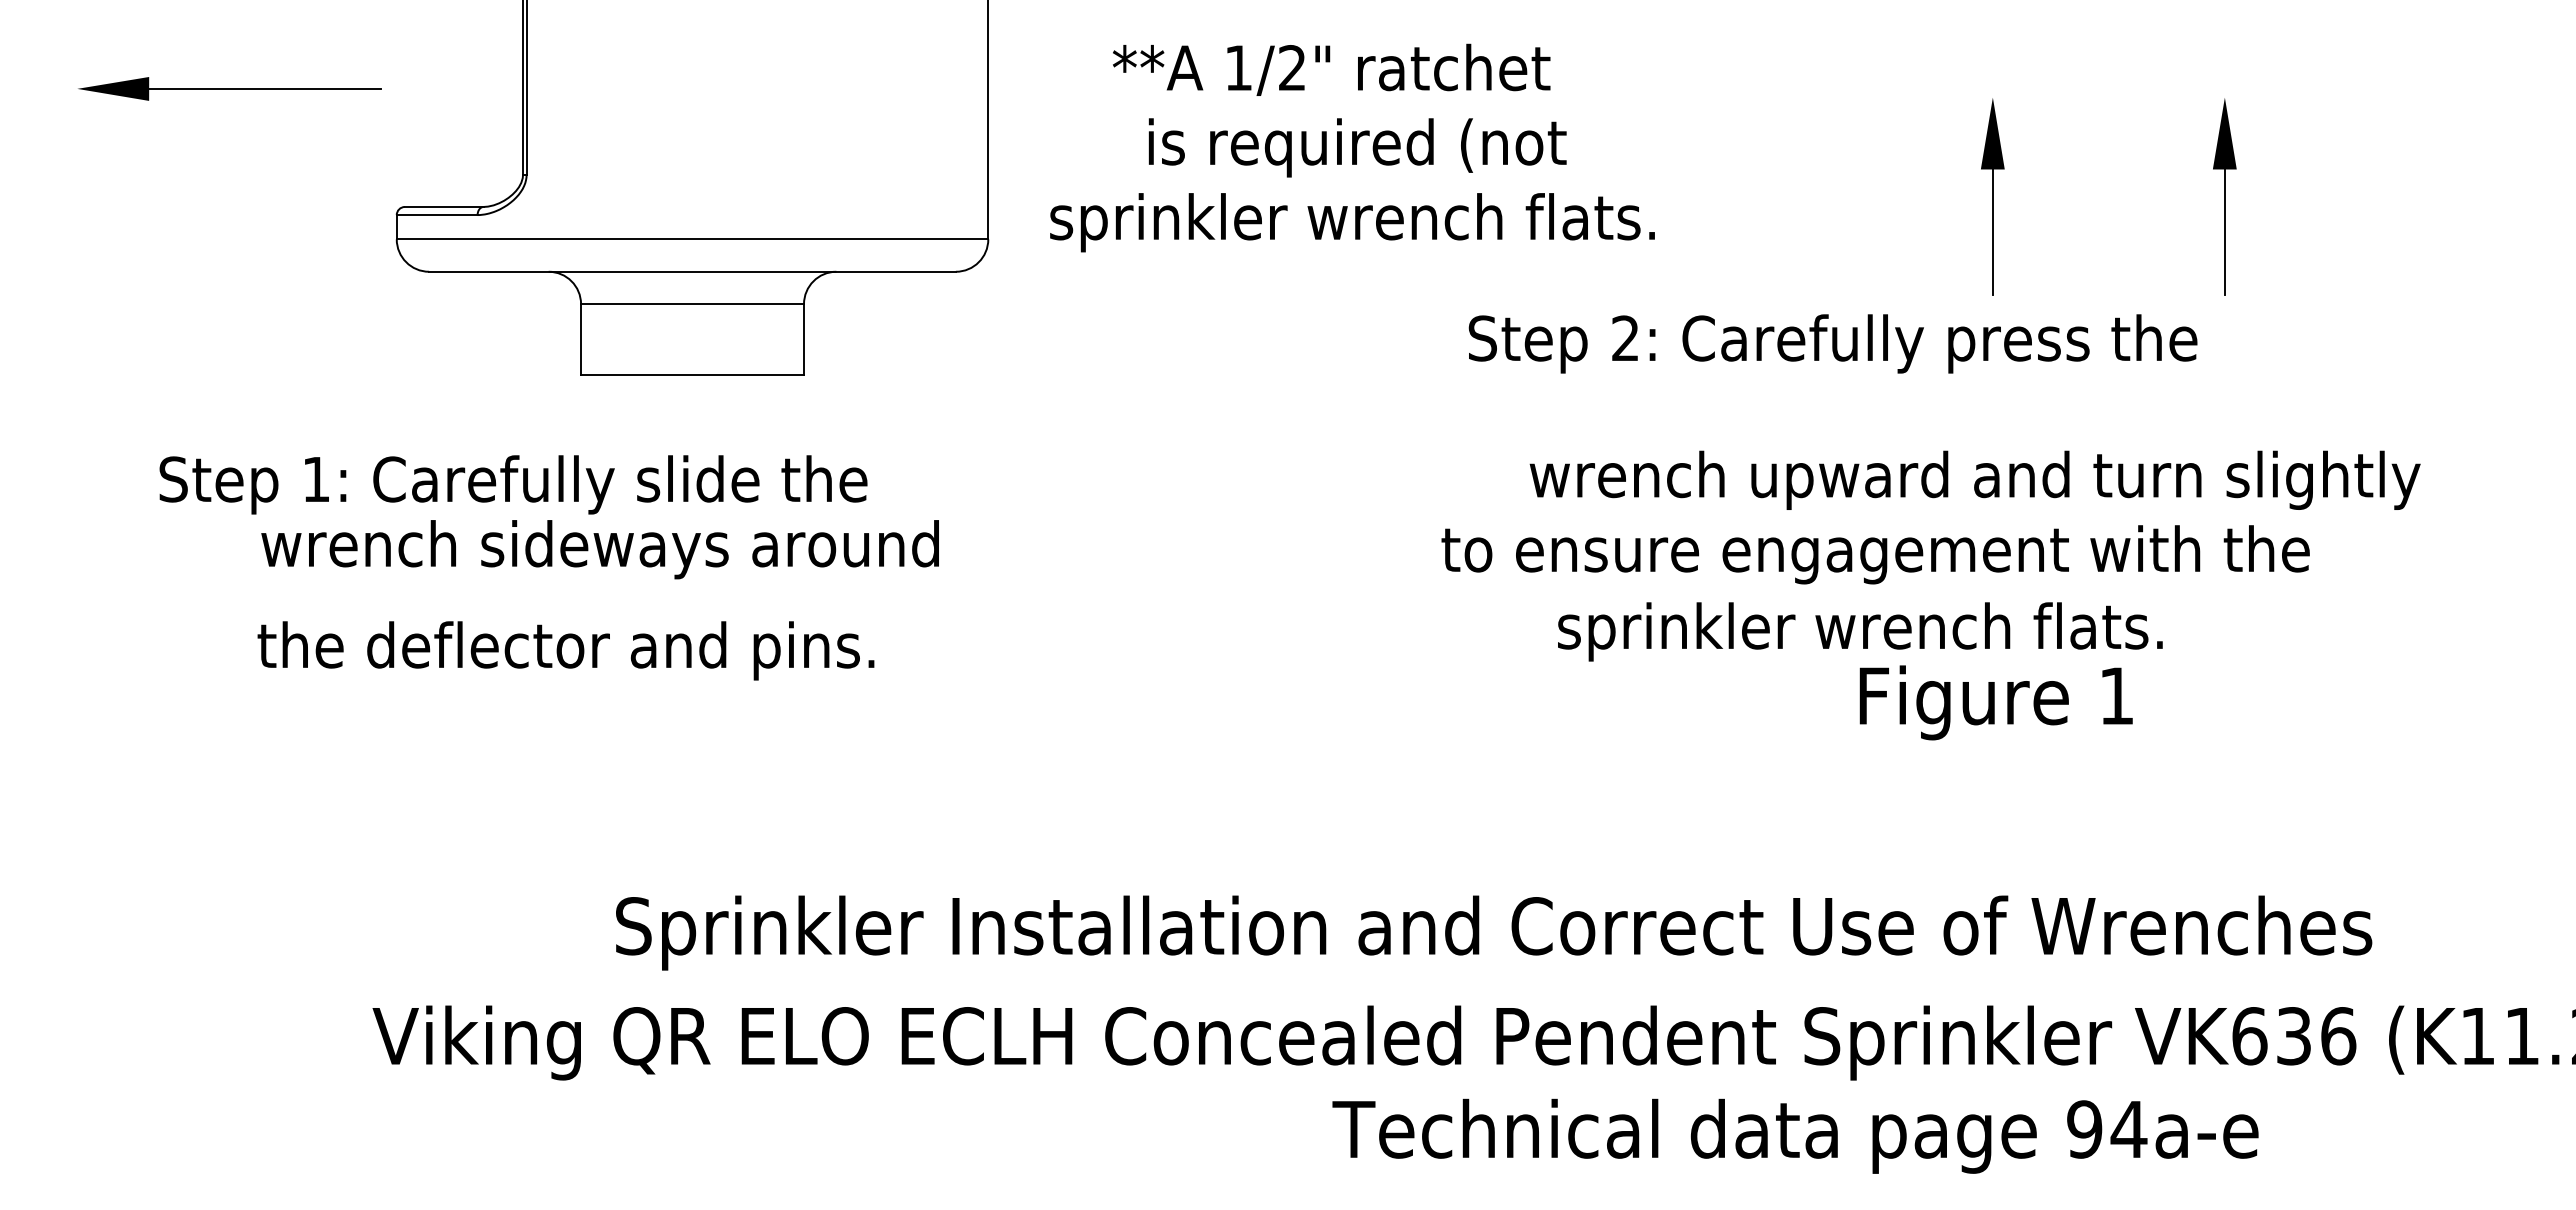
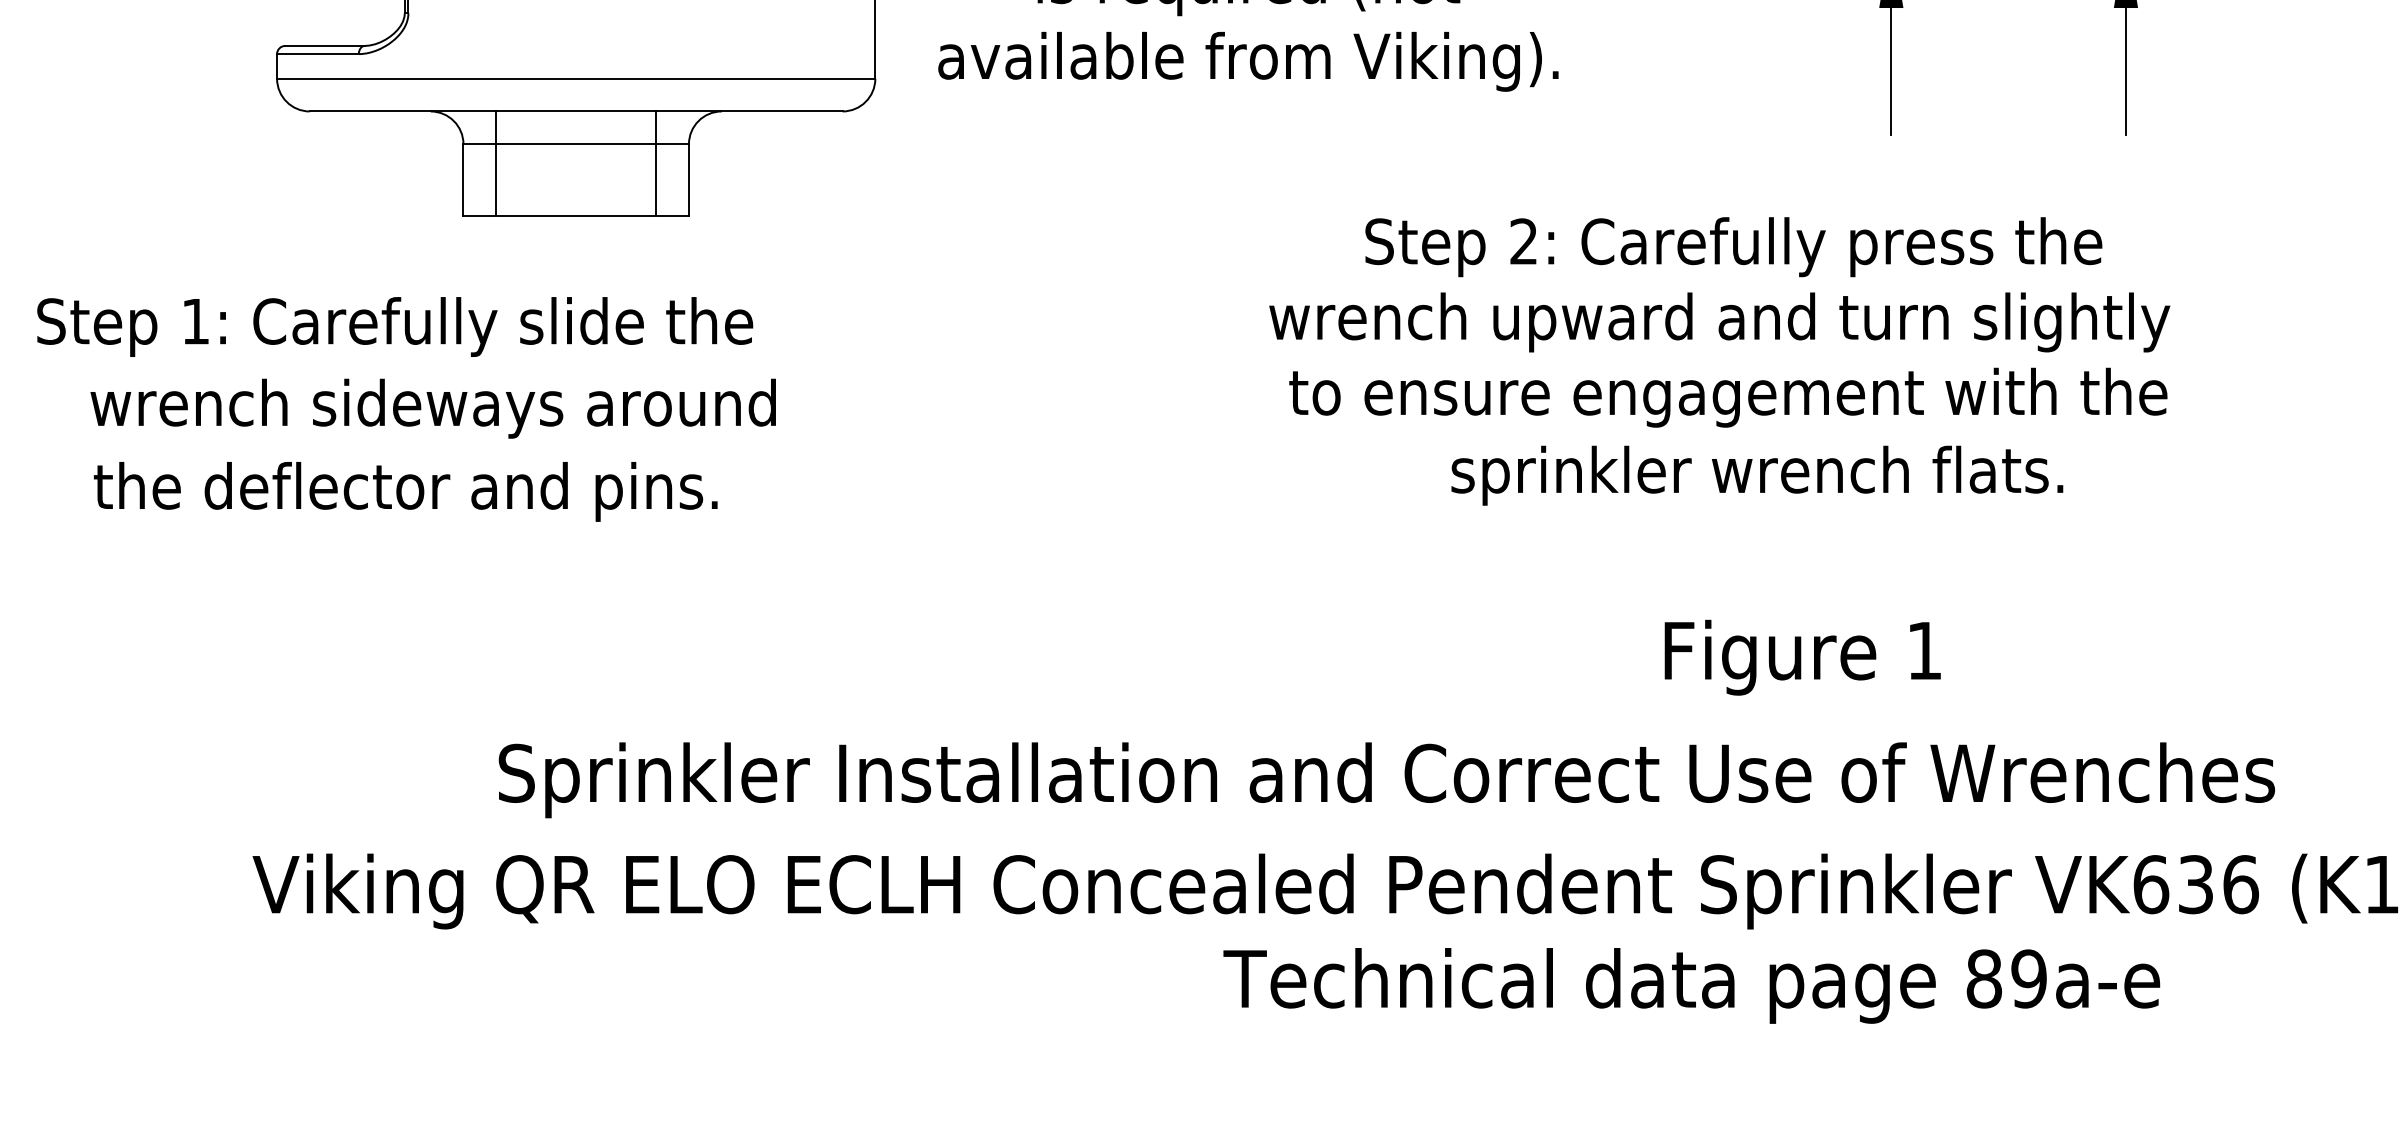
text: (1356, 222) -> (1247, 61), sprinkler wrench flats. -> available from Viking).
line: (613, 323) -> (496, 163), added
line: (771, 323) -> (656, 163), added
text: (1832, 343) -> (1733, 246), moved
text: (1974, 479) -> (1719, 321), moved
text: (599, 549) -> (432, 408), moved
text: (1875, 554) -> (1728, 397), moved
text: (565, 650) -> (405, 491), moved
text: (1995, 702) -> (1801, 657), moved
text: (2107, 1129) -> (2007, 978), 94a-e -> 89a-e

